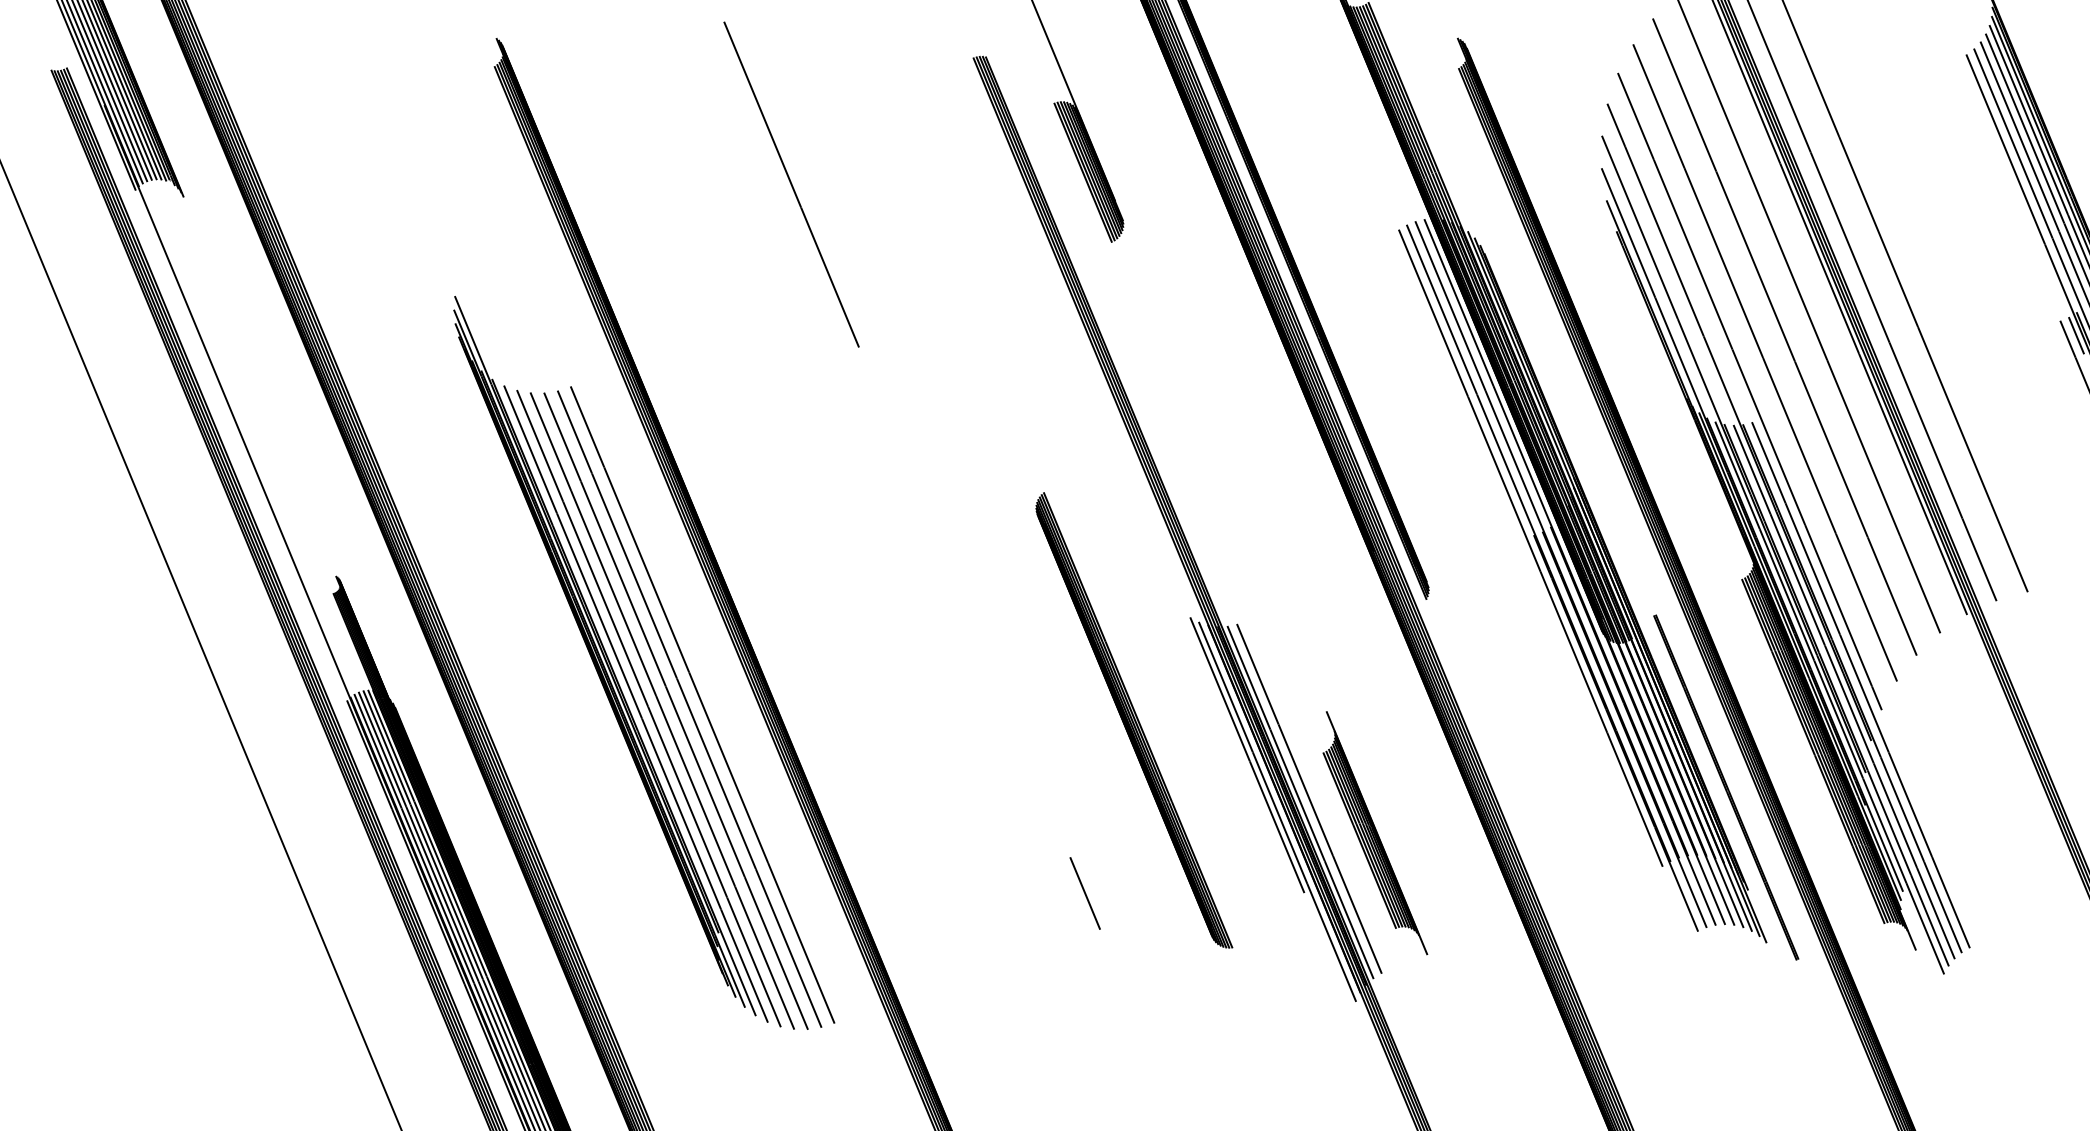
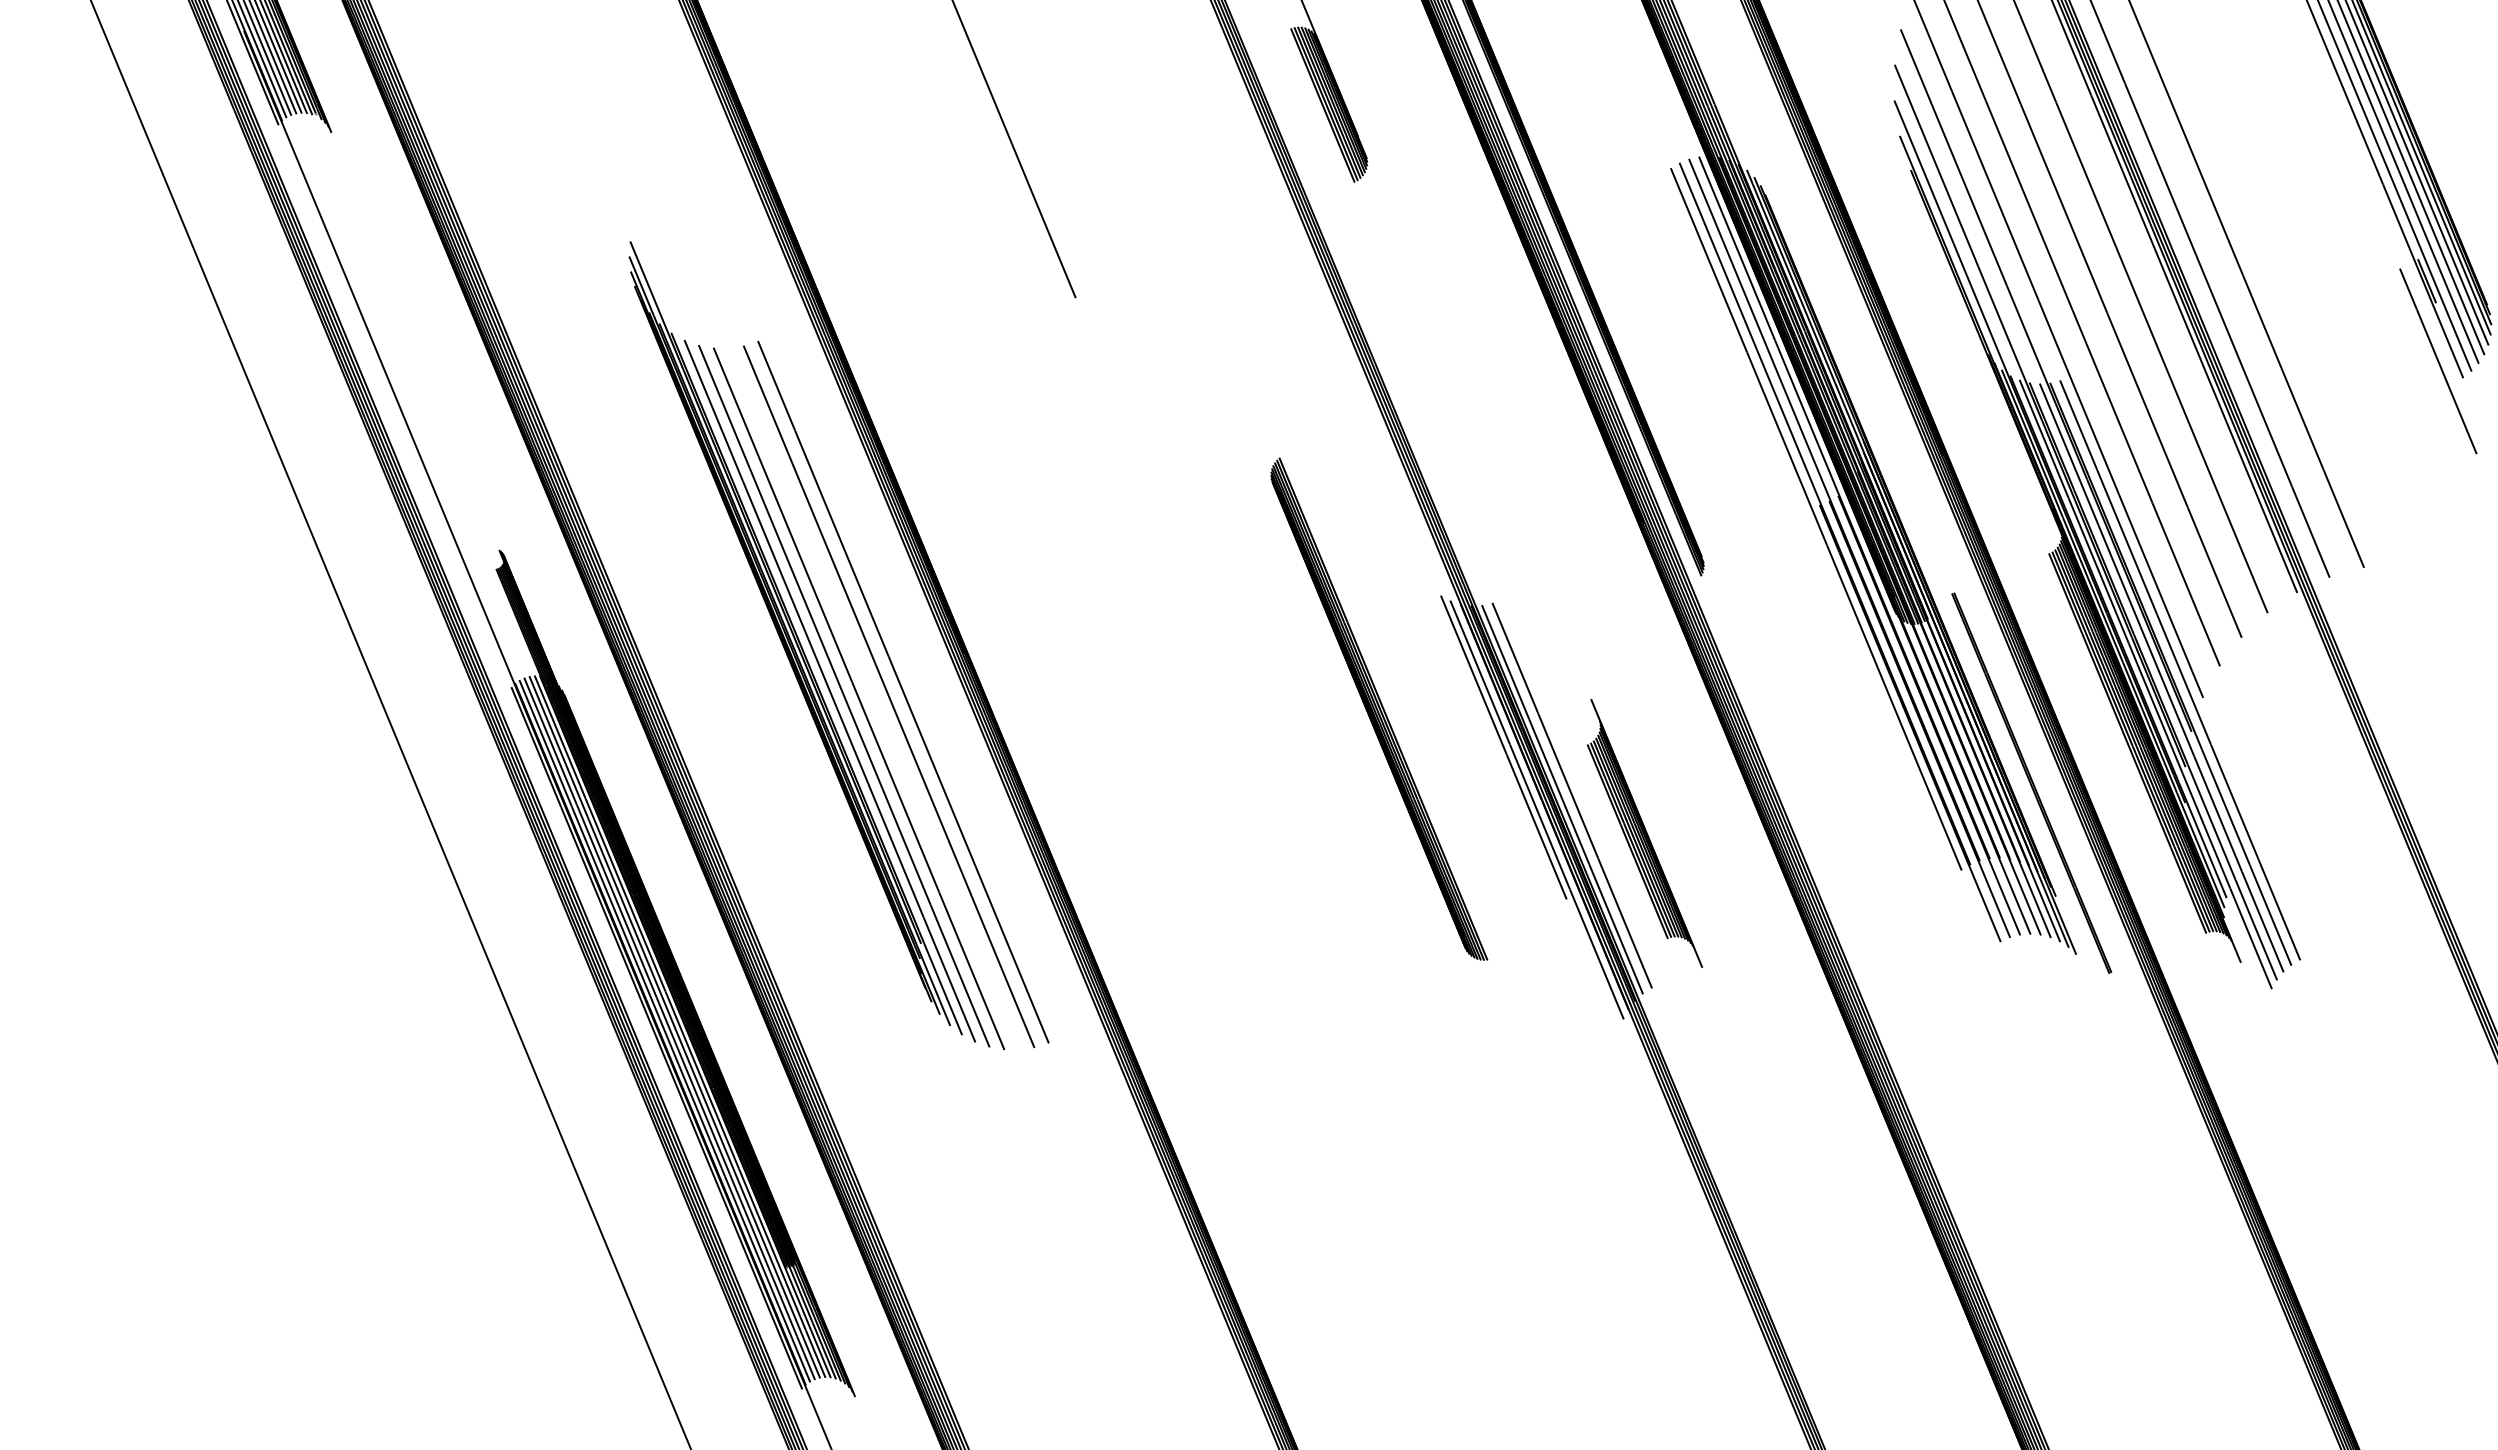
line: (2076, 335) -> (2417, 284), removed
line: (676, 710) -> (874, 698), removed
line: (1084, 893) -> (1324, 899), removed

